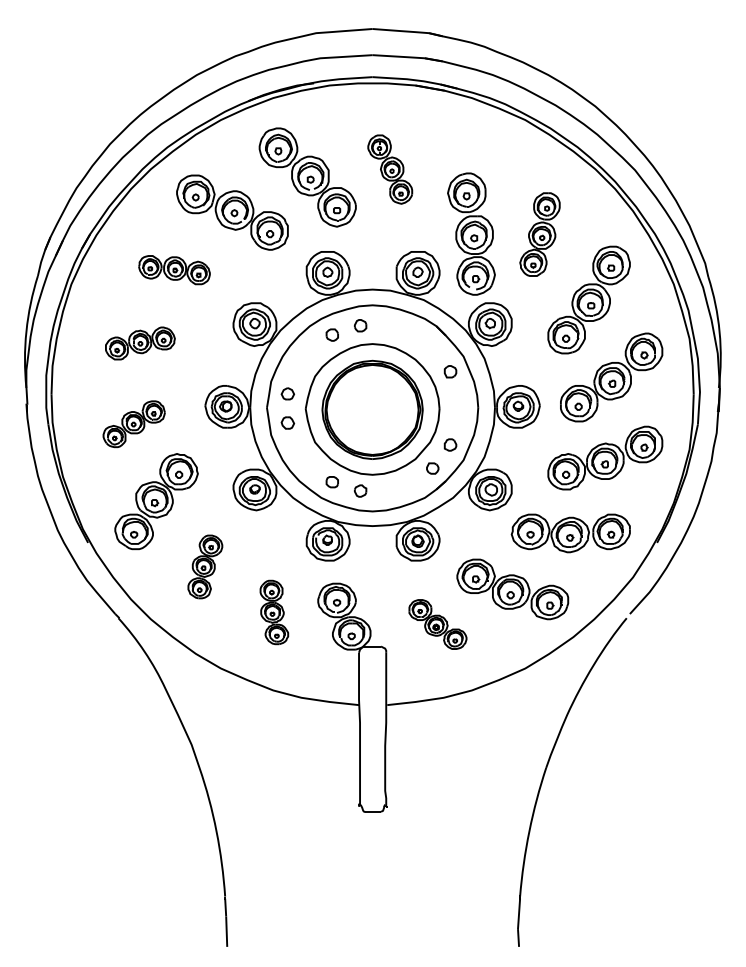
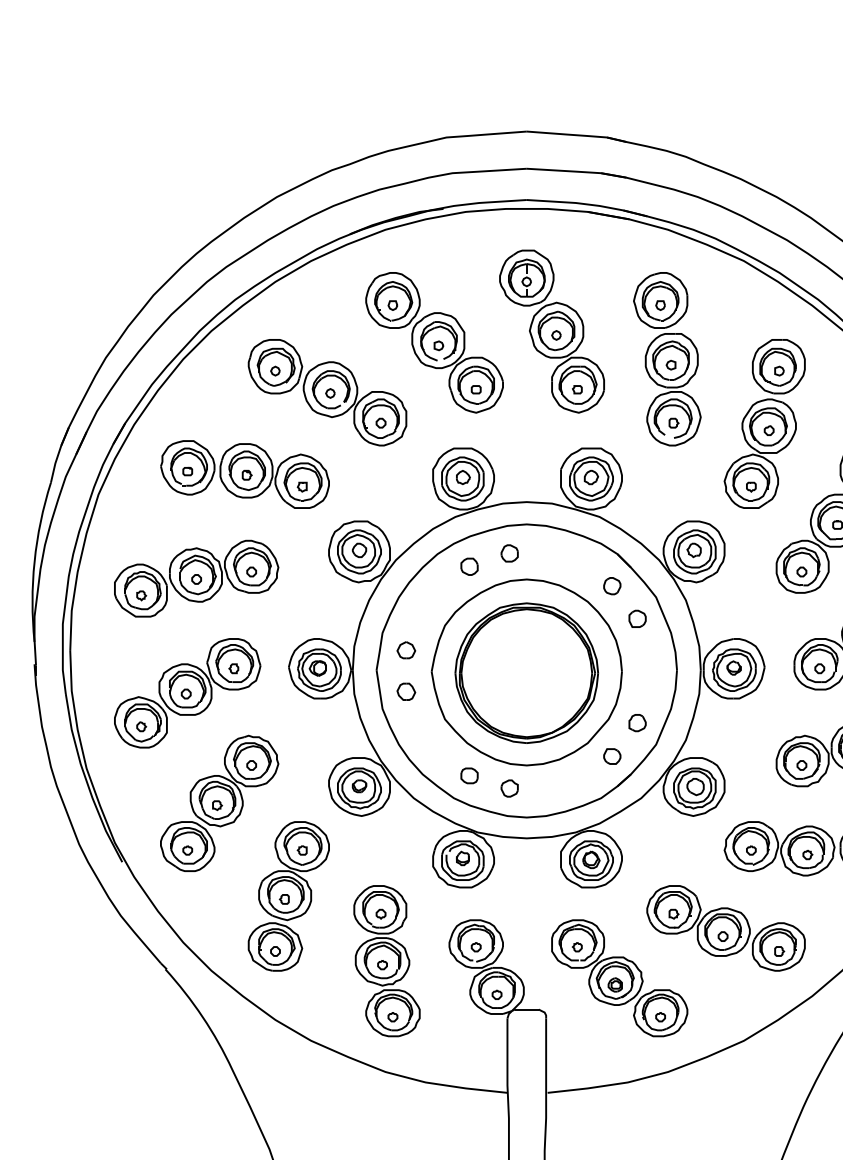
part: (389, 169) -> (550, 331), size x1.67
part: (471, 233) -> (667, 358), moved
part: (539, 234) -> (764, 423), size x1.43
part: (174, 269) -> (245, 473), size x1.67
part: (140, 343) -> (196, 578), size x1.67
part: (432, 348) -> (611, 585), added
part: (134, 424) -> (188, 693), size x1.67
part: (205, 566) -> (289, 895), size x1.67
part: (274, 612) -> (387, 961), size x1.67
part: (437, 624) -> (619, 978), size x1.67

